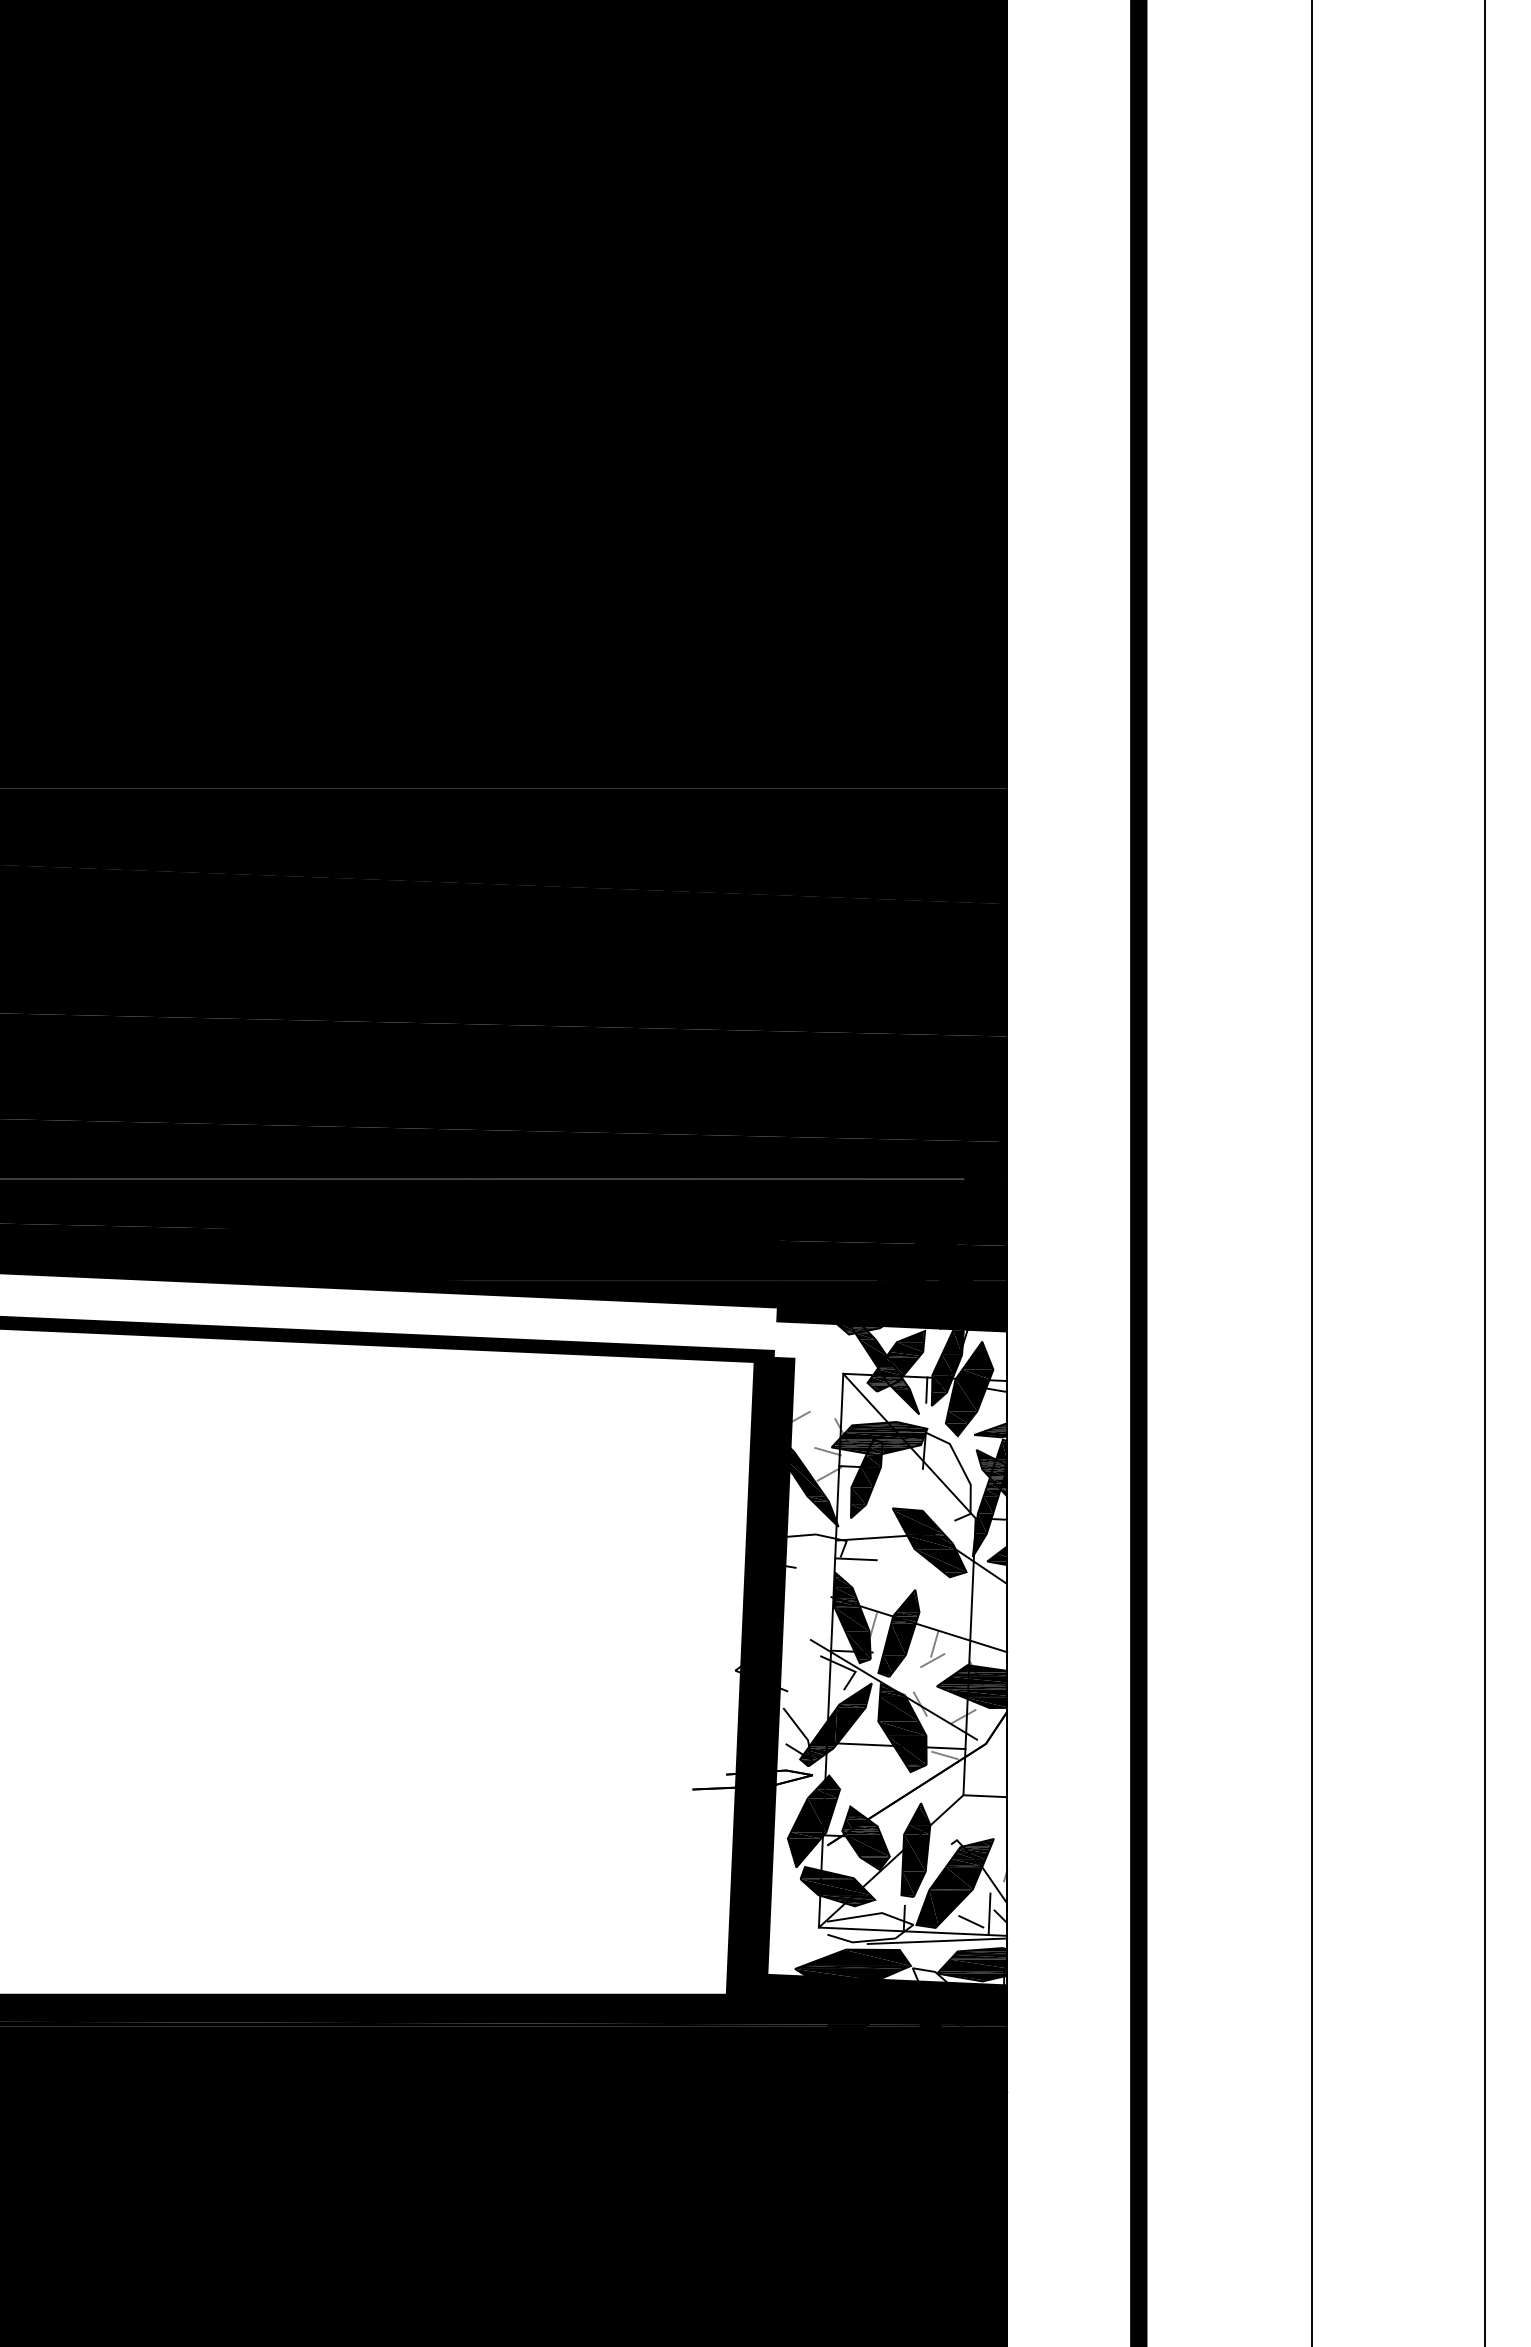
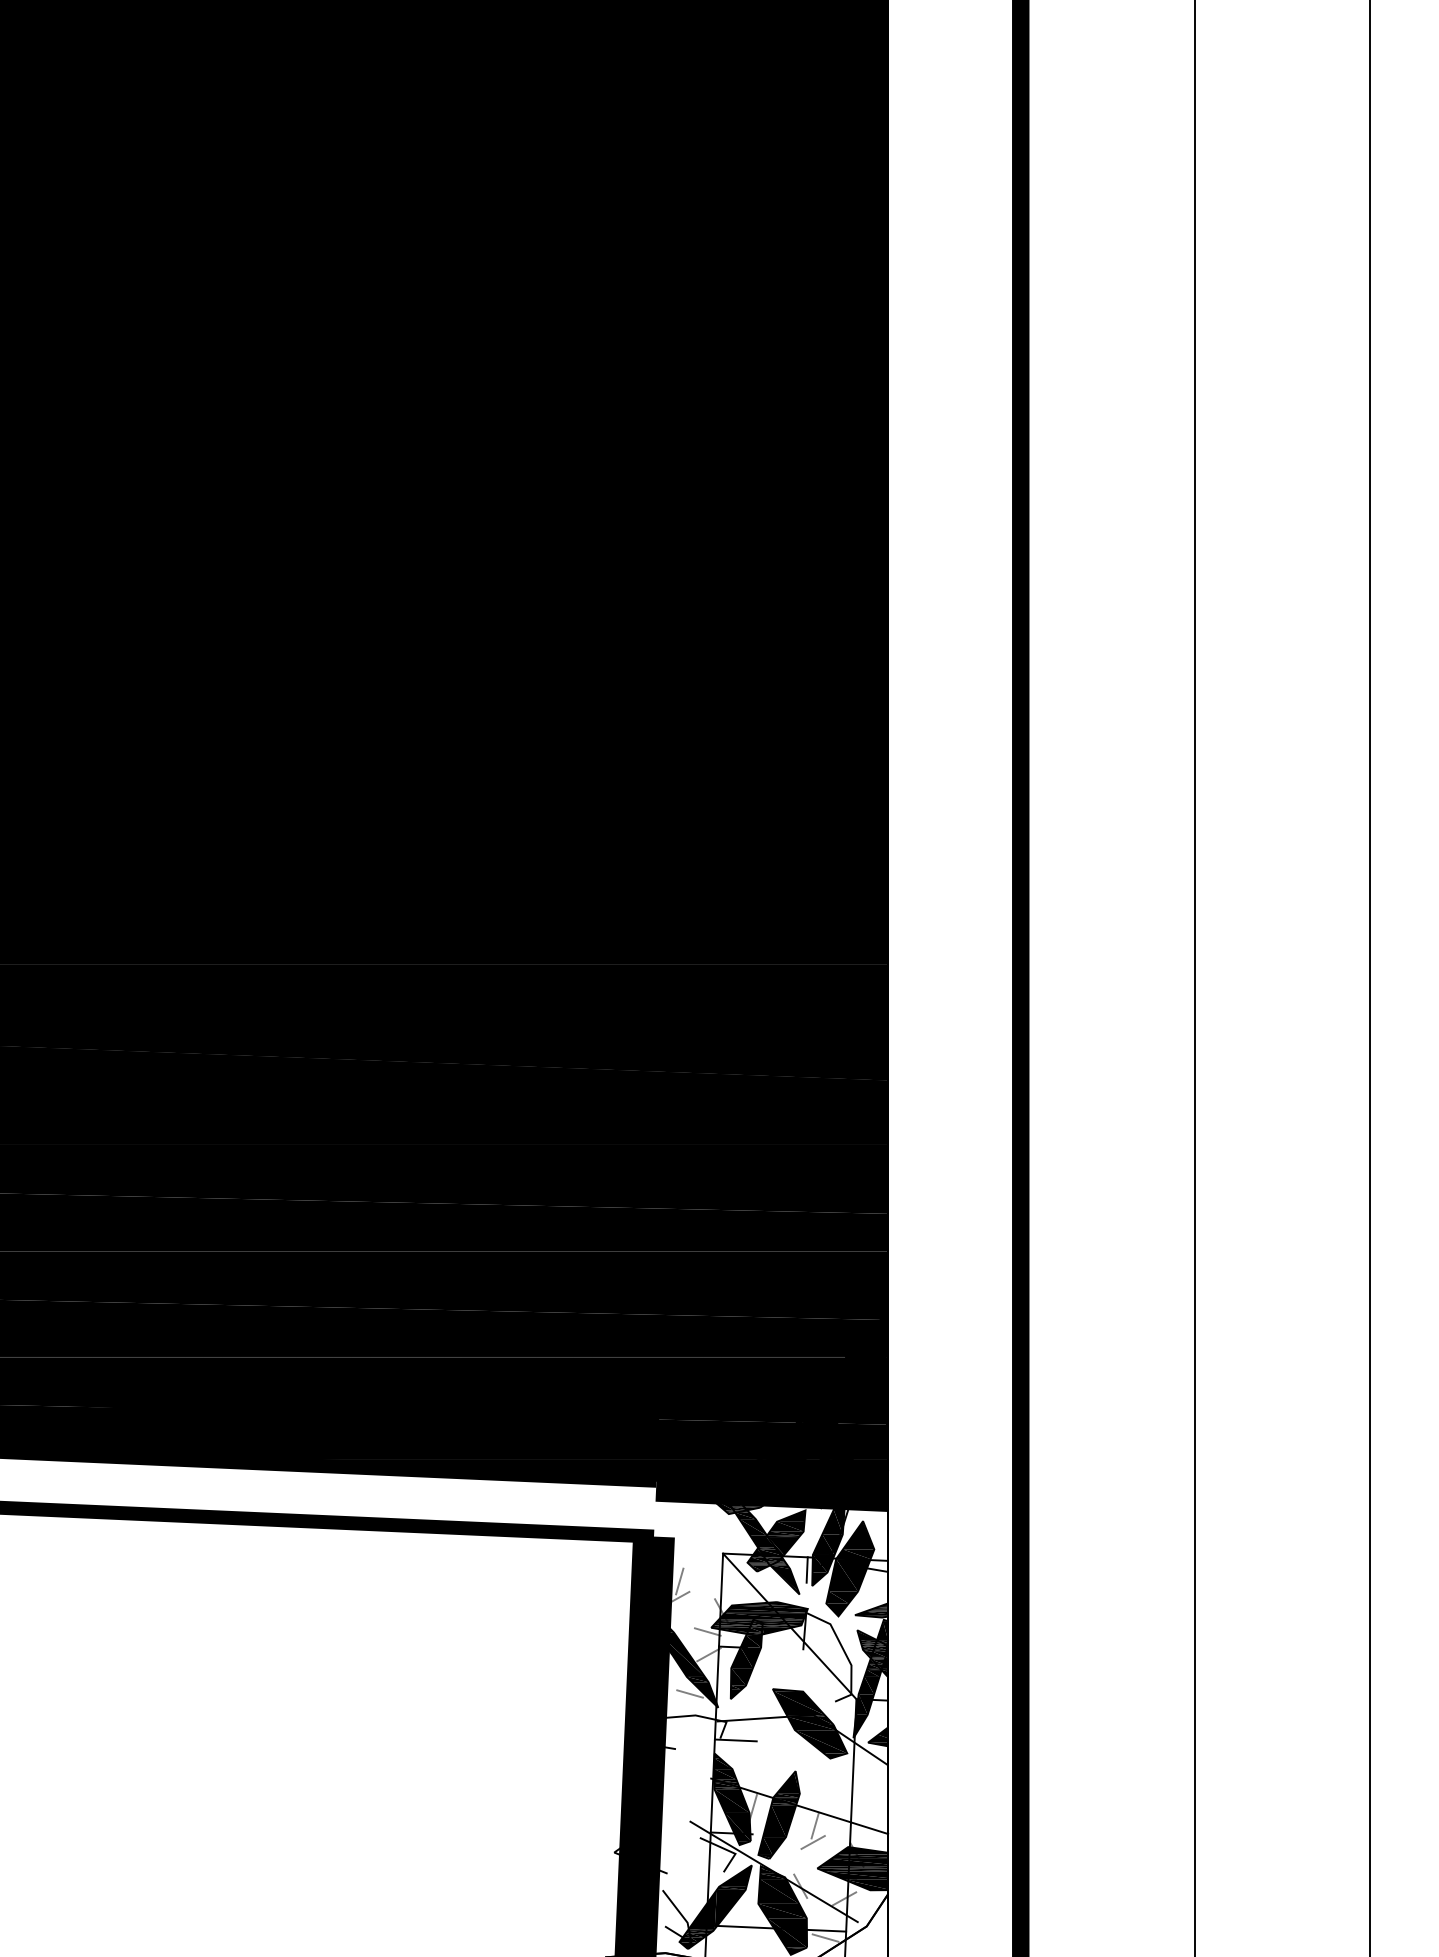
line: (799, 1401) -> (678, 1581), added
line: (810, 1512) -> (690, 1693), added

